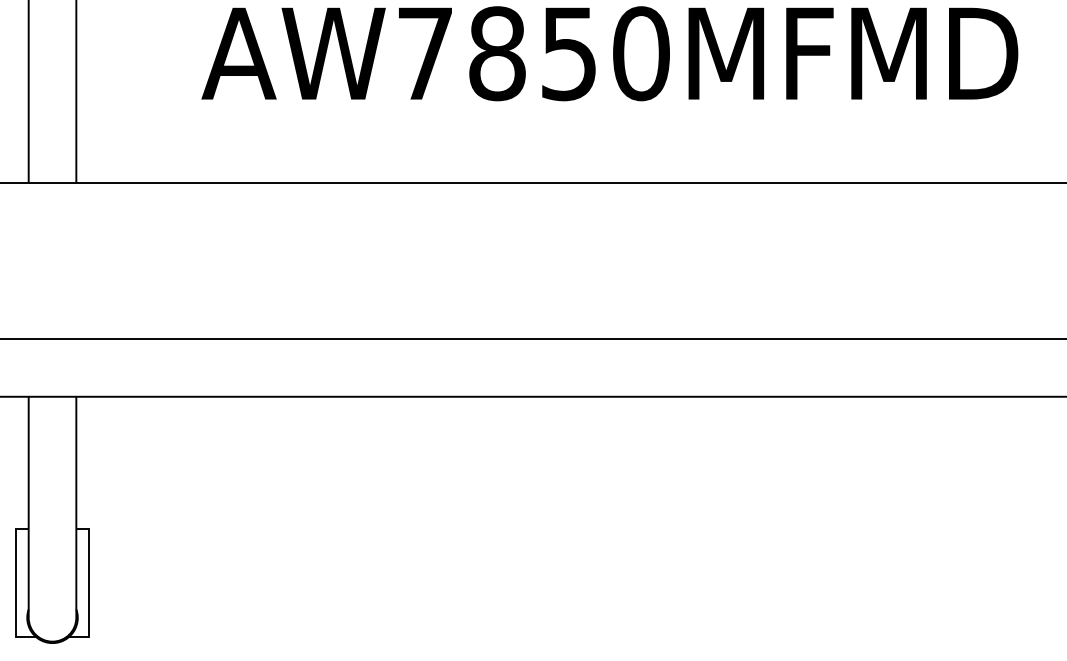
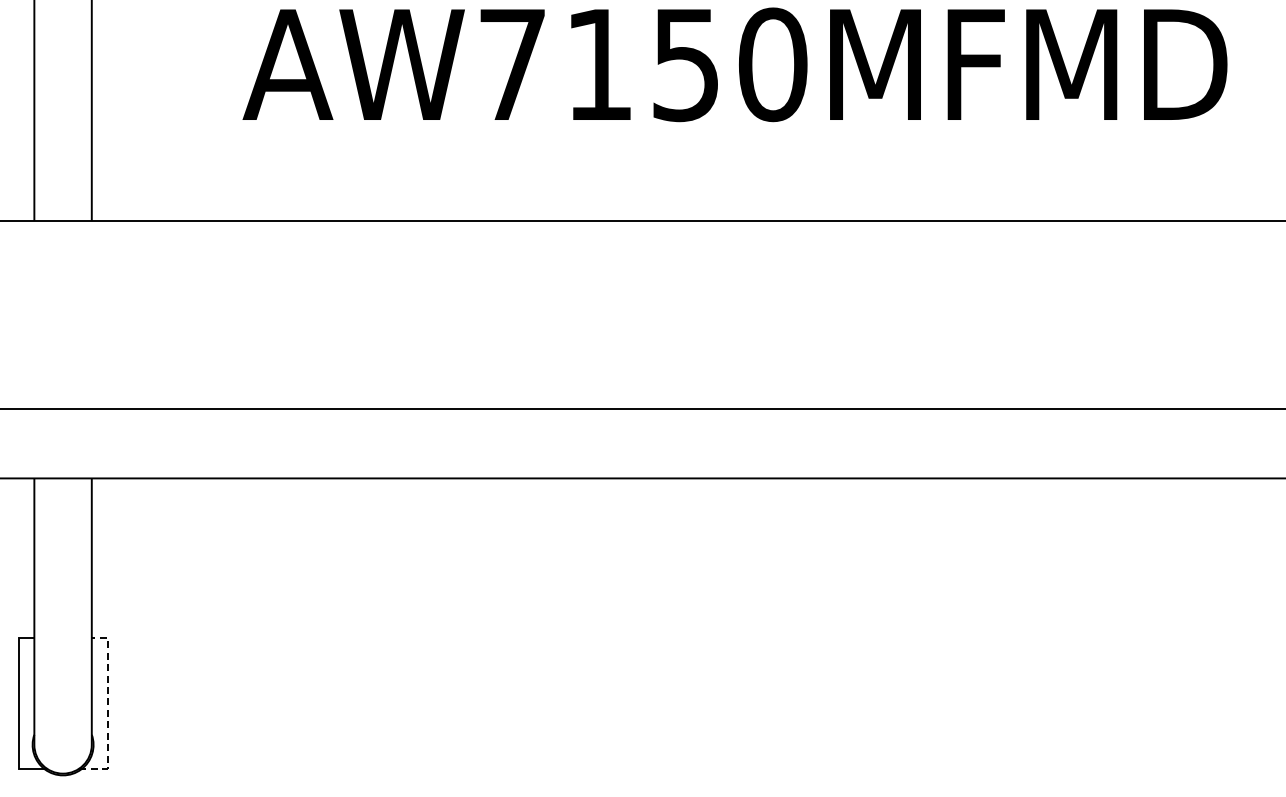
text: (497, 53) -> (599, 64), AW7850MFMD -> AW7150MFMD
line: (89, 588) -> (107, 709), solid -> dashed

